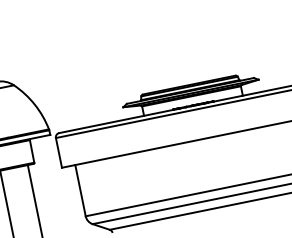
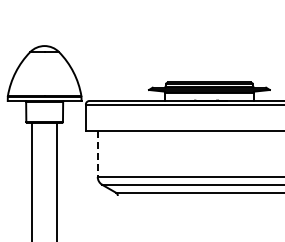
line: (80, 191) -> (97, 154), solid -> dashed

